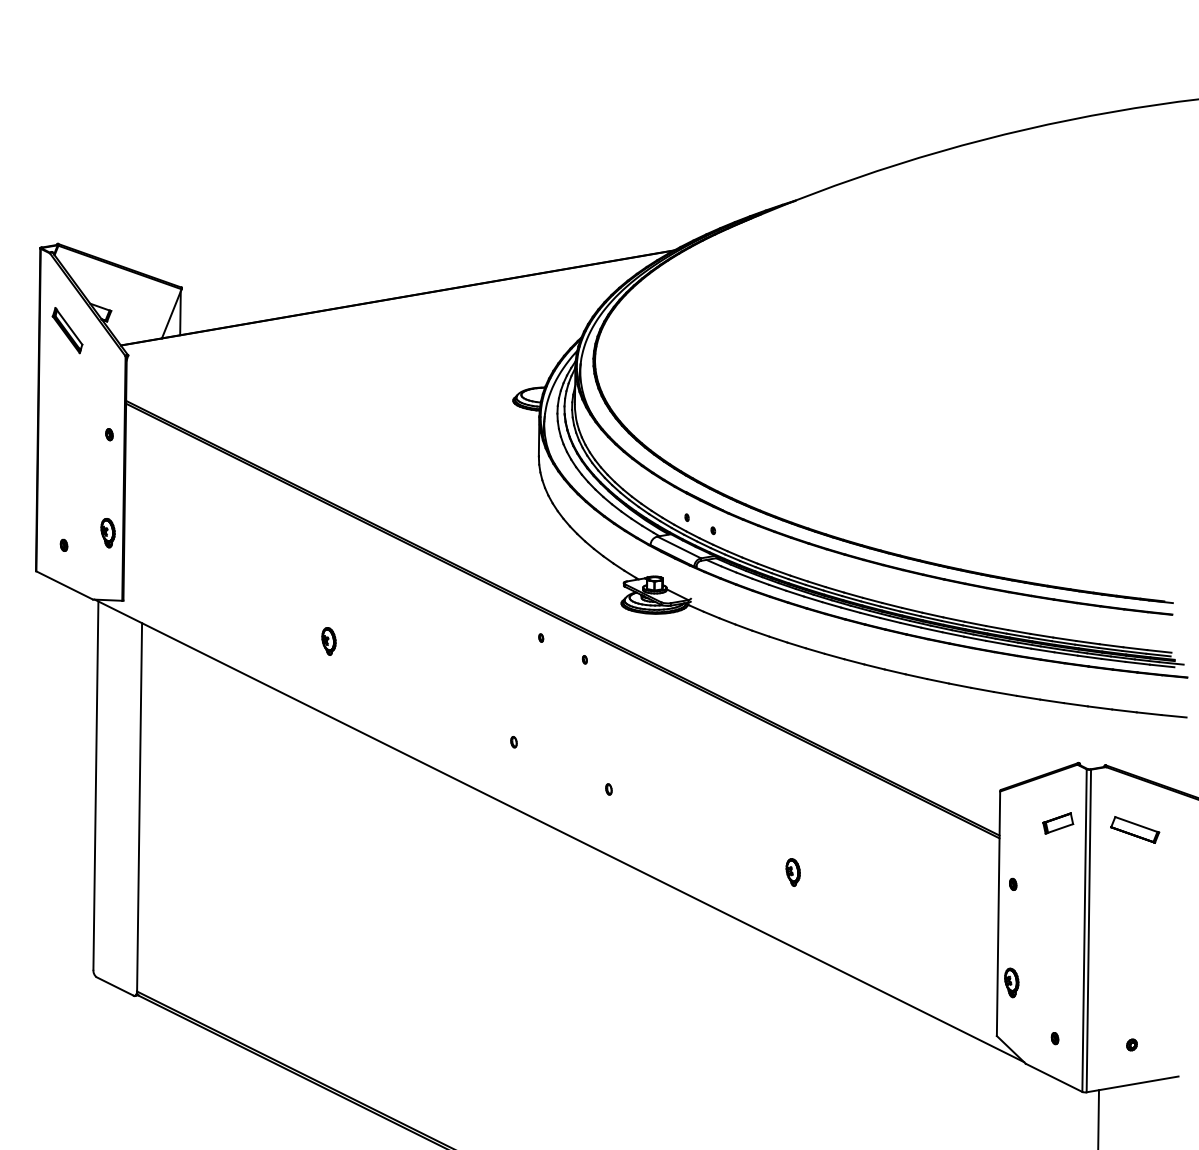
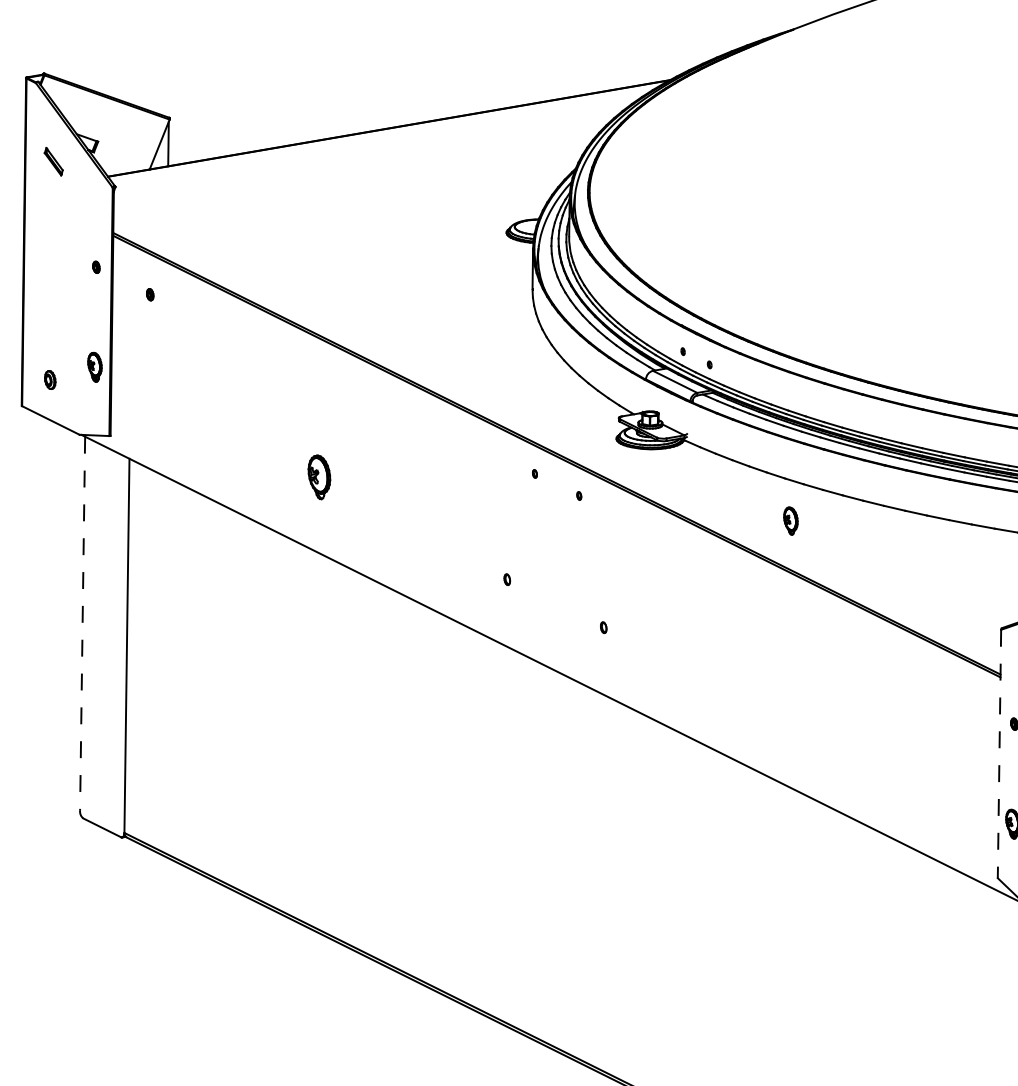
part: (67, 330) -> (53, 161), size x0.6
part: (162, 461) -> (150, 294), added
part: (63, 544) -> (49, 378), size x1.6
part: (328, 641) -> (318, 477), size x1.6
line: (95, 786) -> (82, 624), solid -> dashed
part: (792, 872) -> (790, 521), moved
line: (998, 914) -> (999, 754), solid -> dashed

